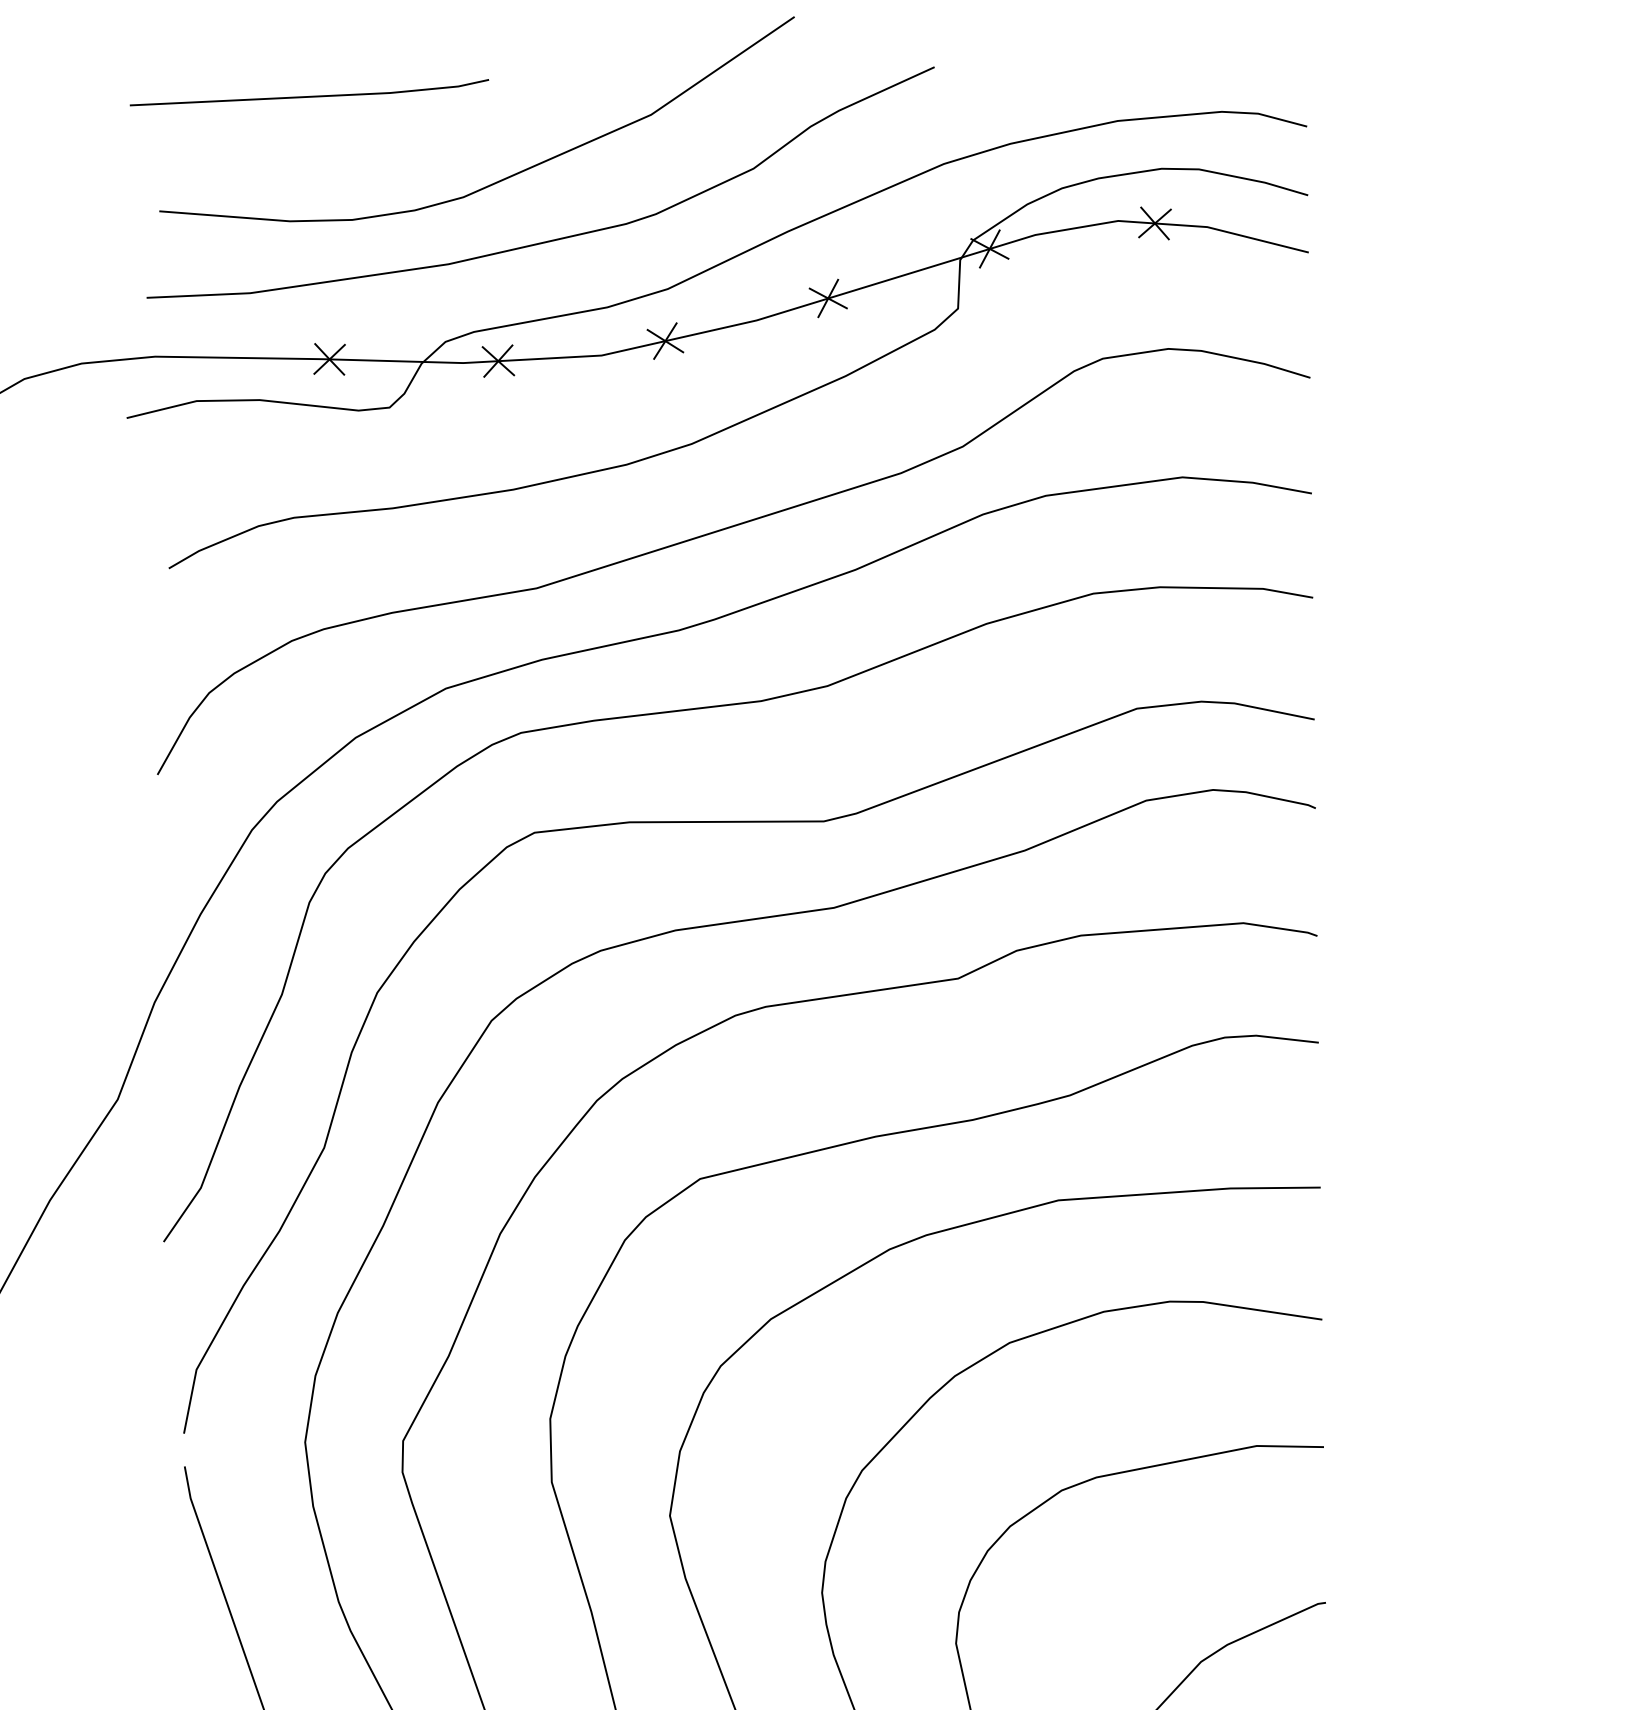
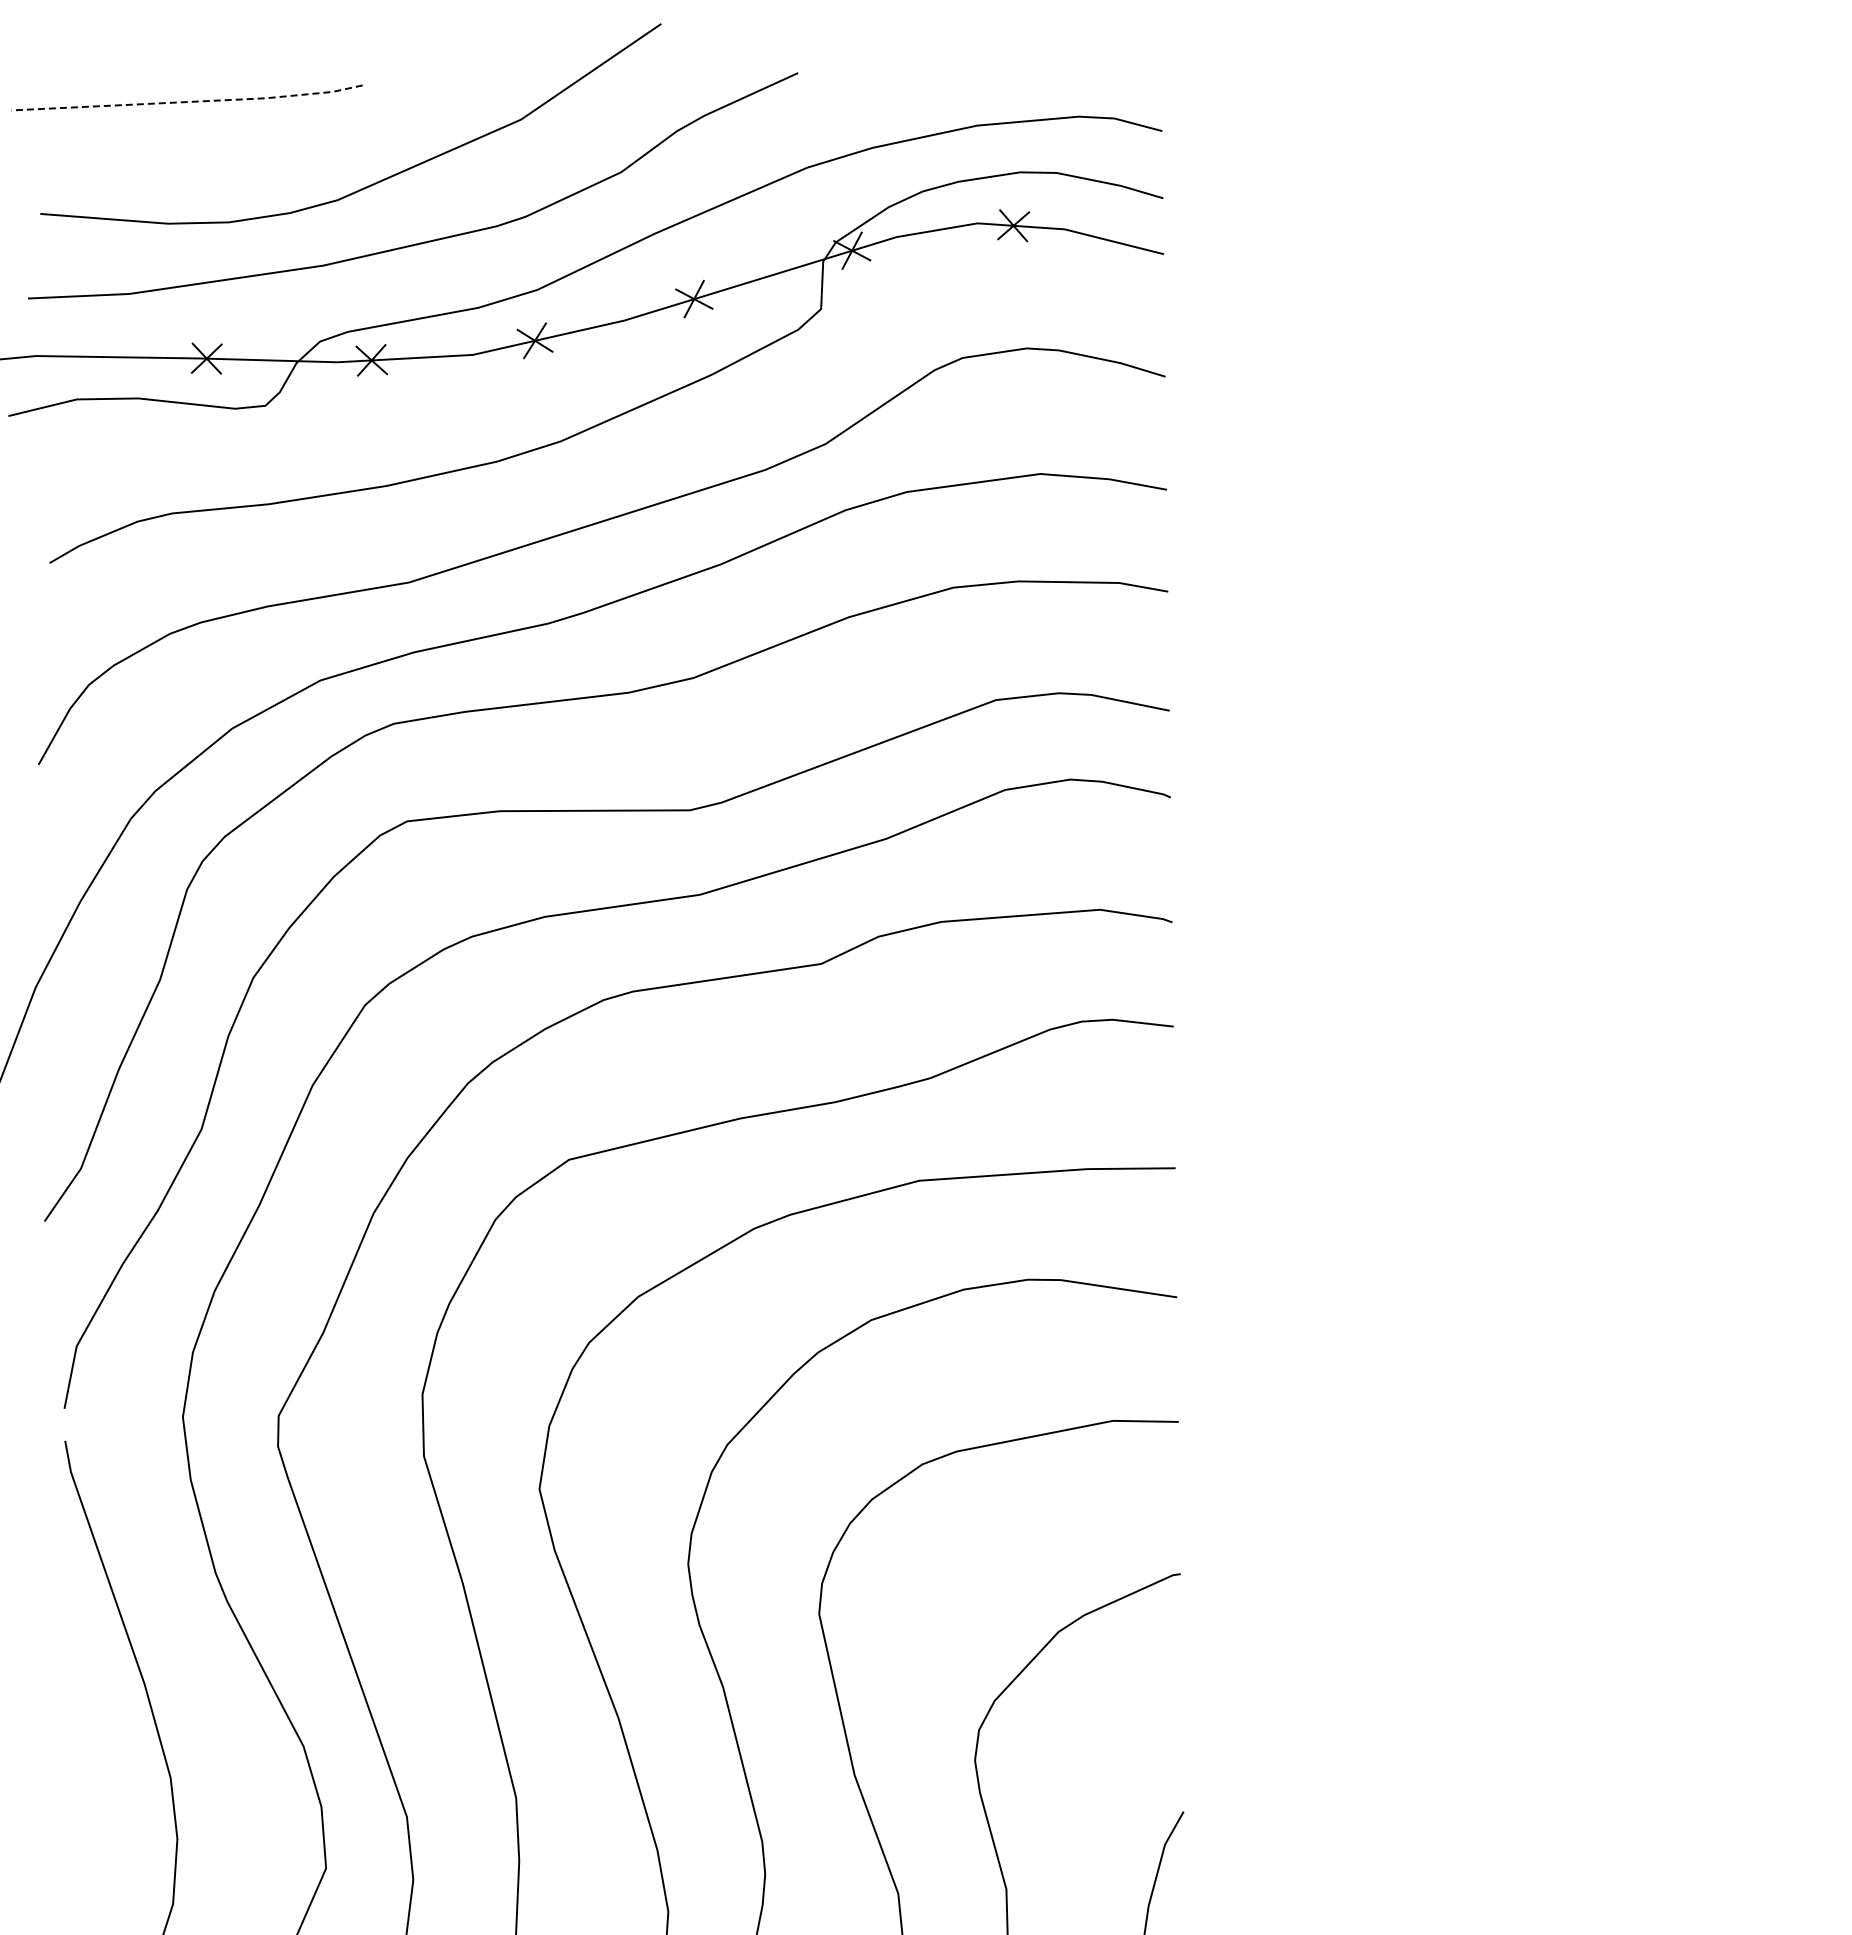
line: (311, 96) -> (189, 101), solid -> dashed

